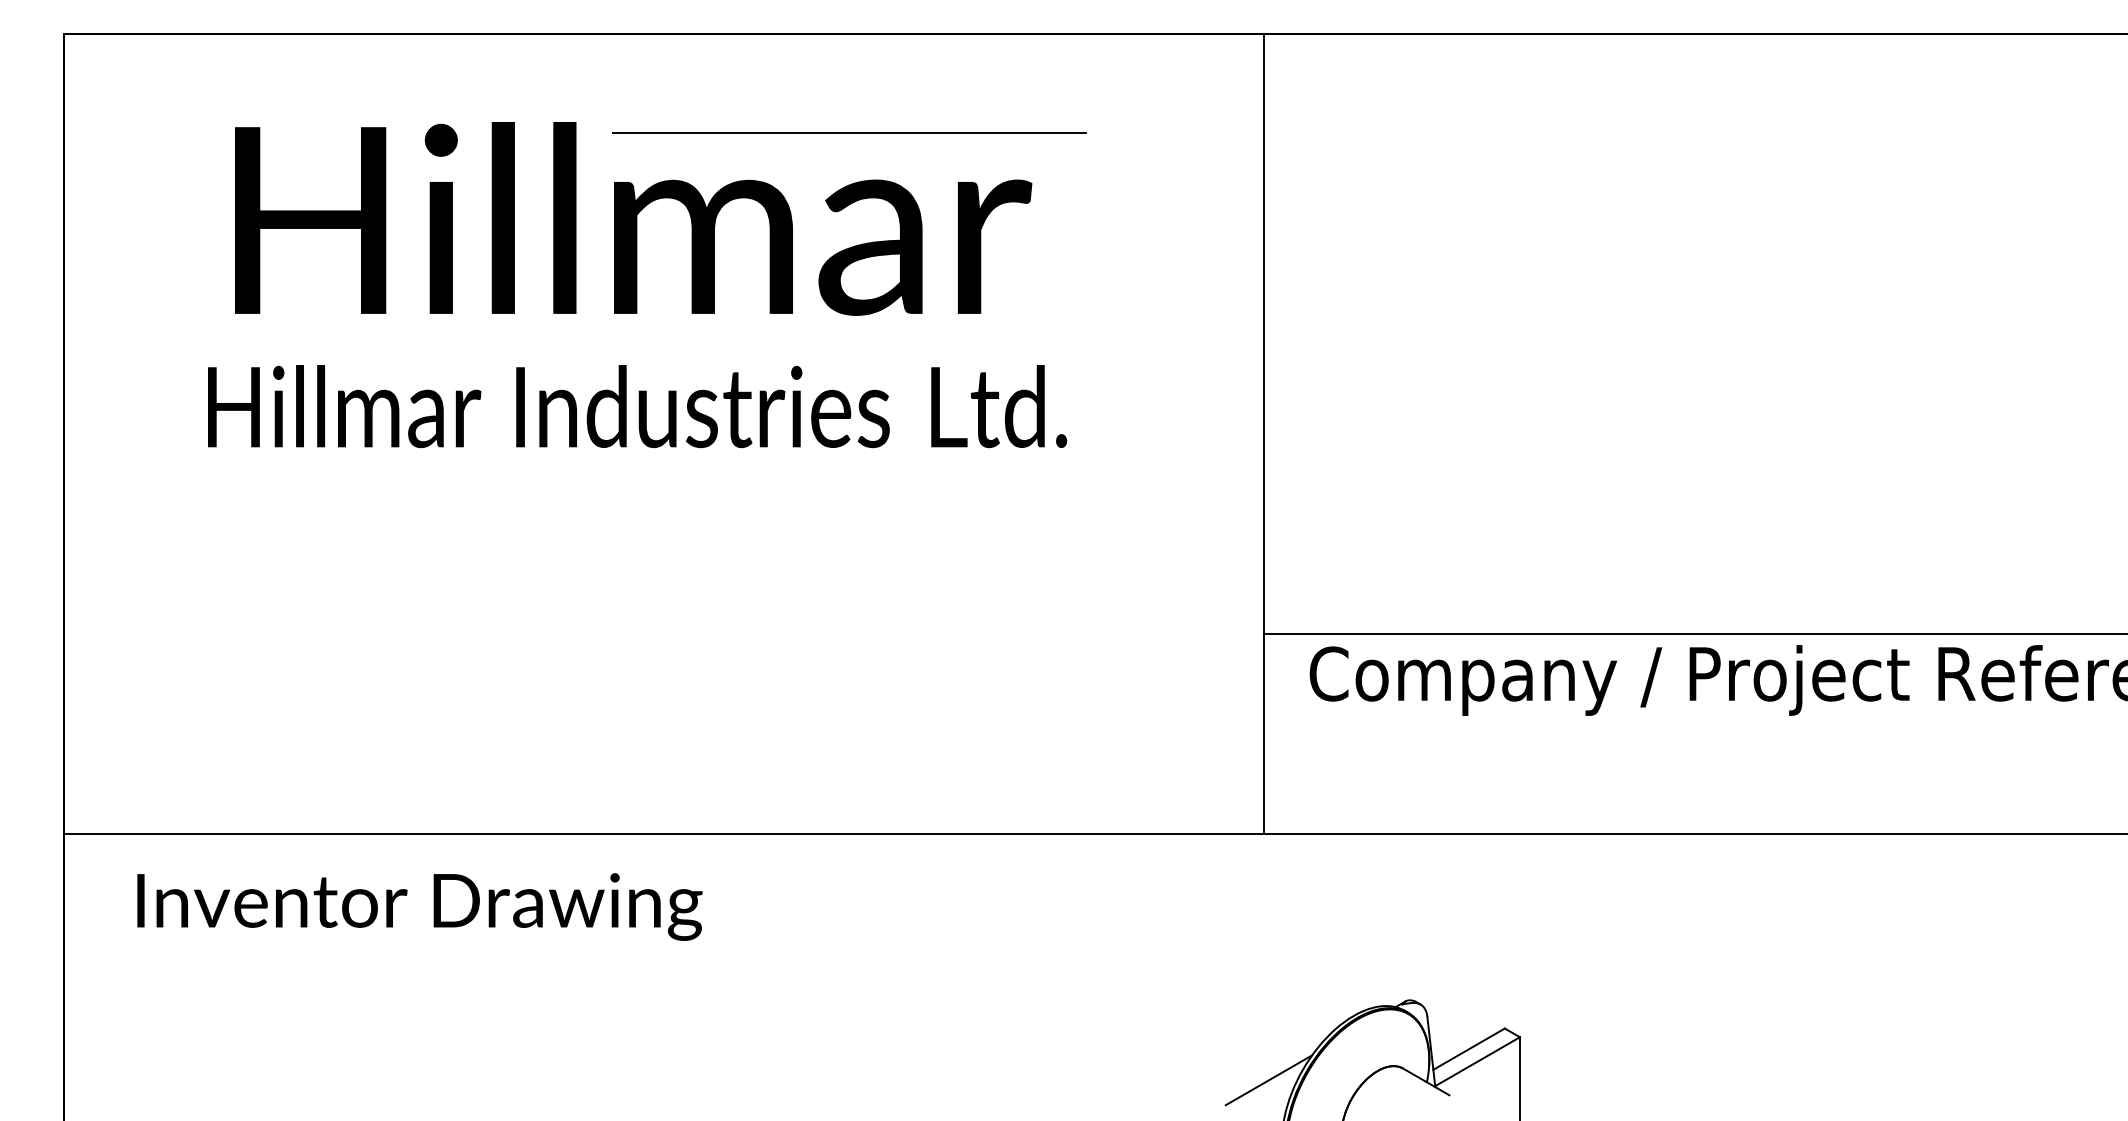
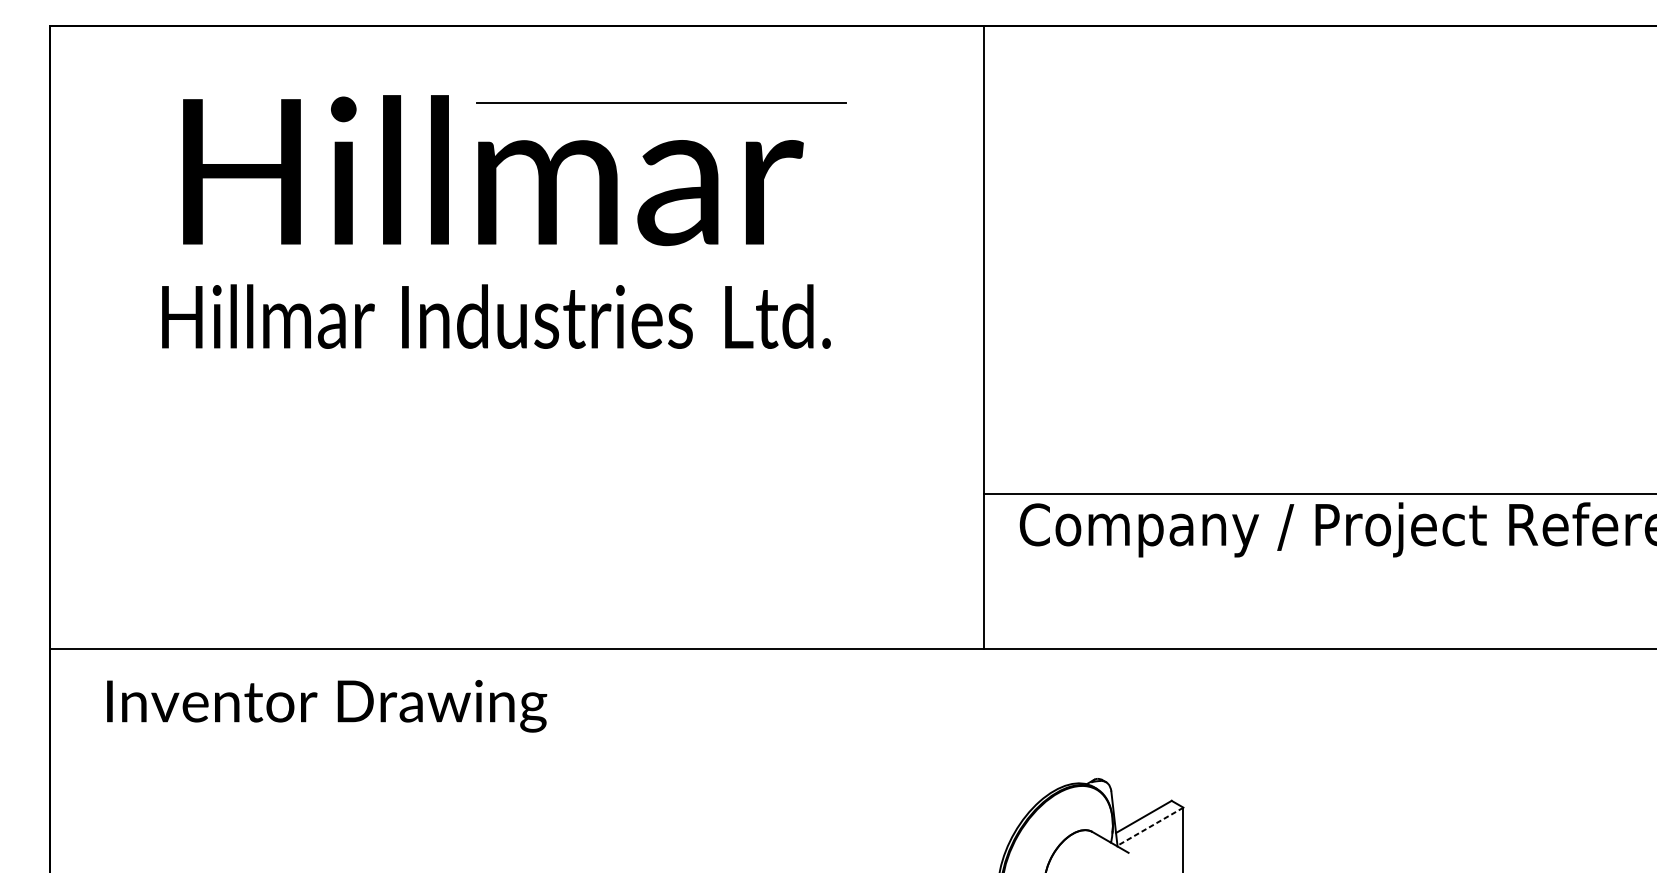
line: (1477, 1061) -> (1150, 826), solid -> dashed
line: (1268, 1080) -> (987, 841), removed

